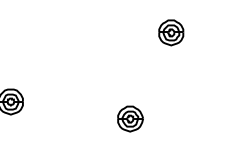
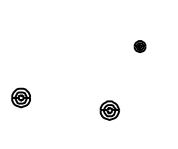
part: (170, 32) -> (139, 46), size x0.6

